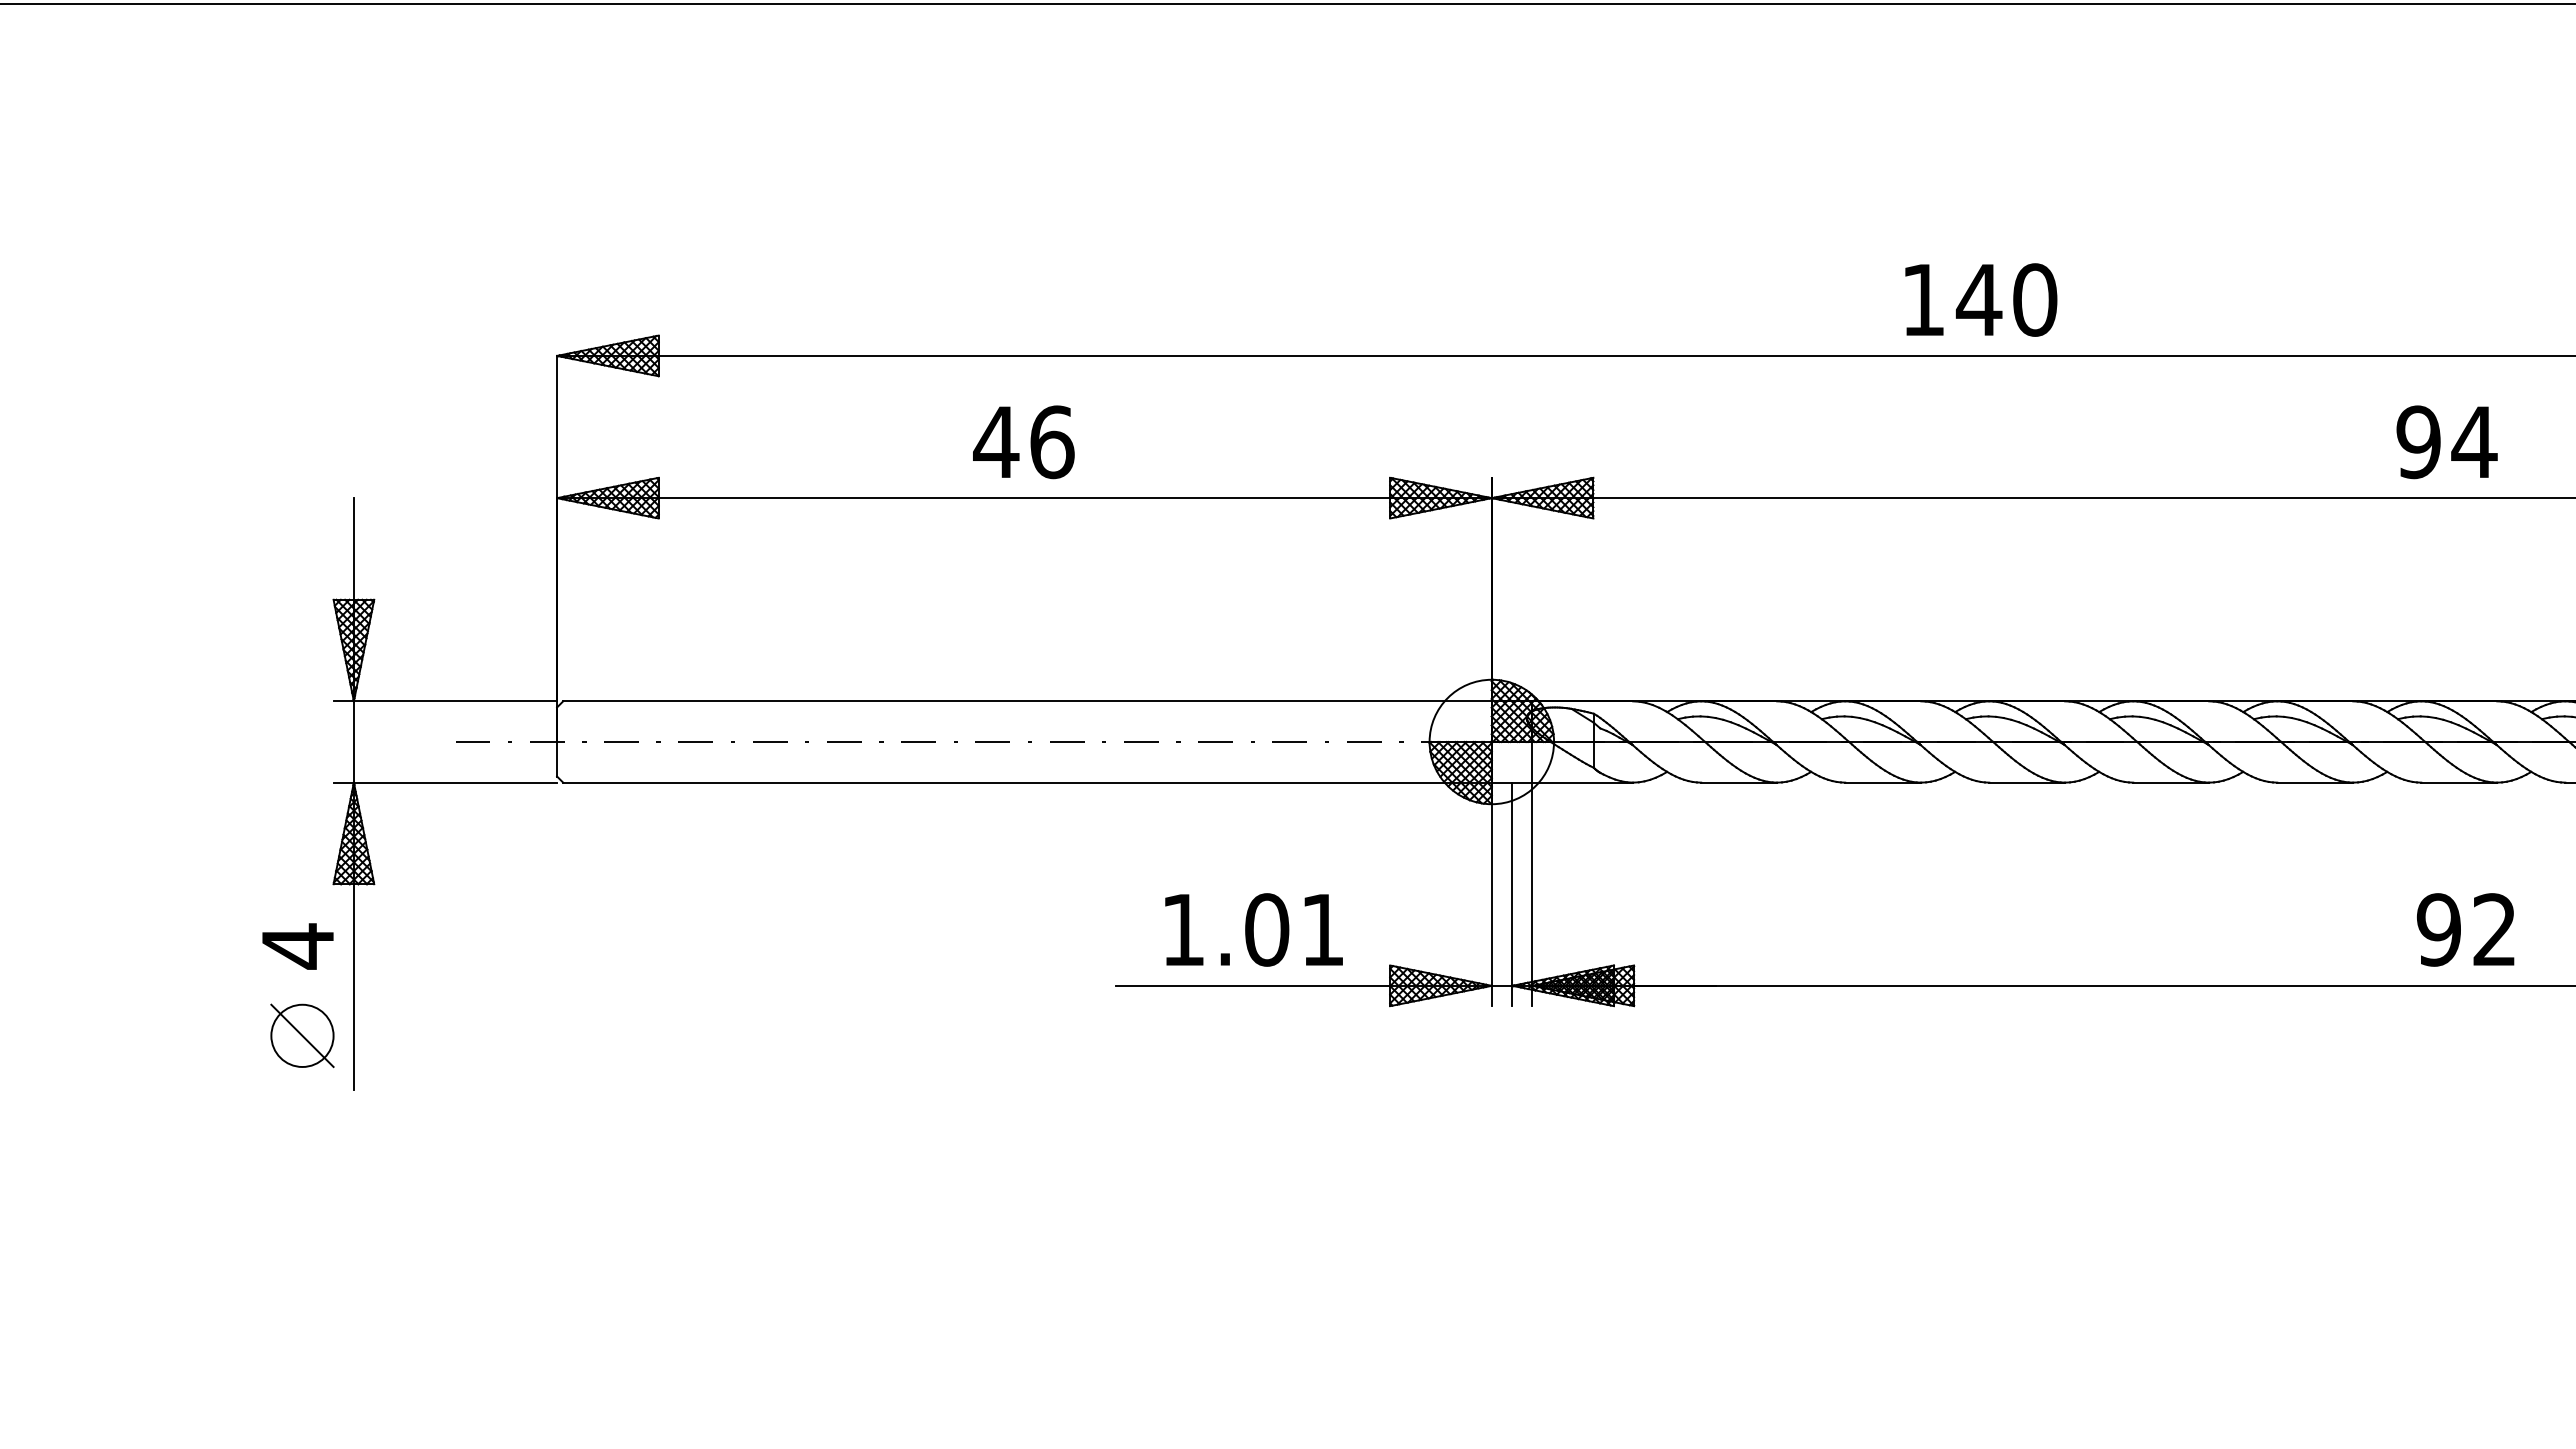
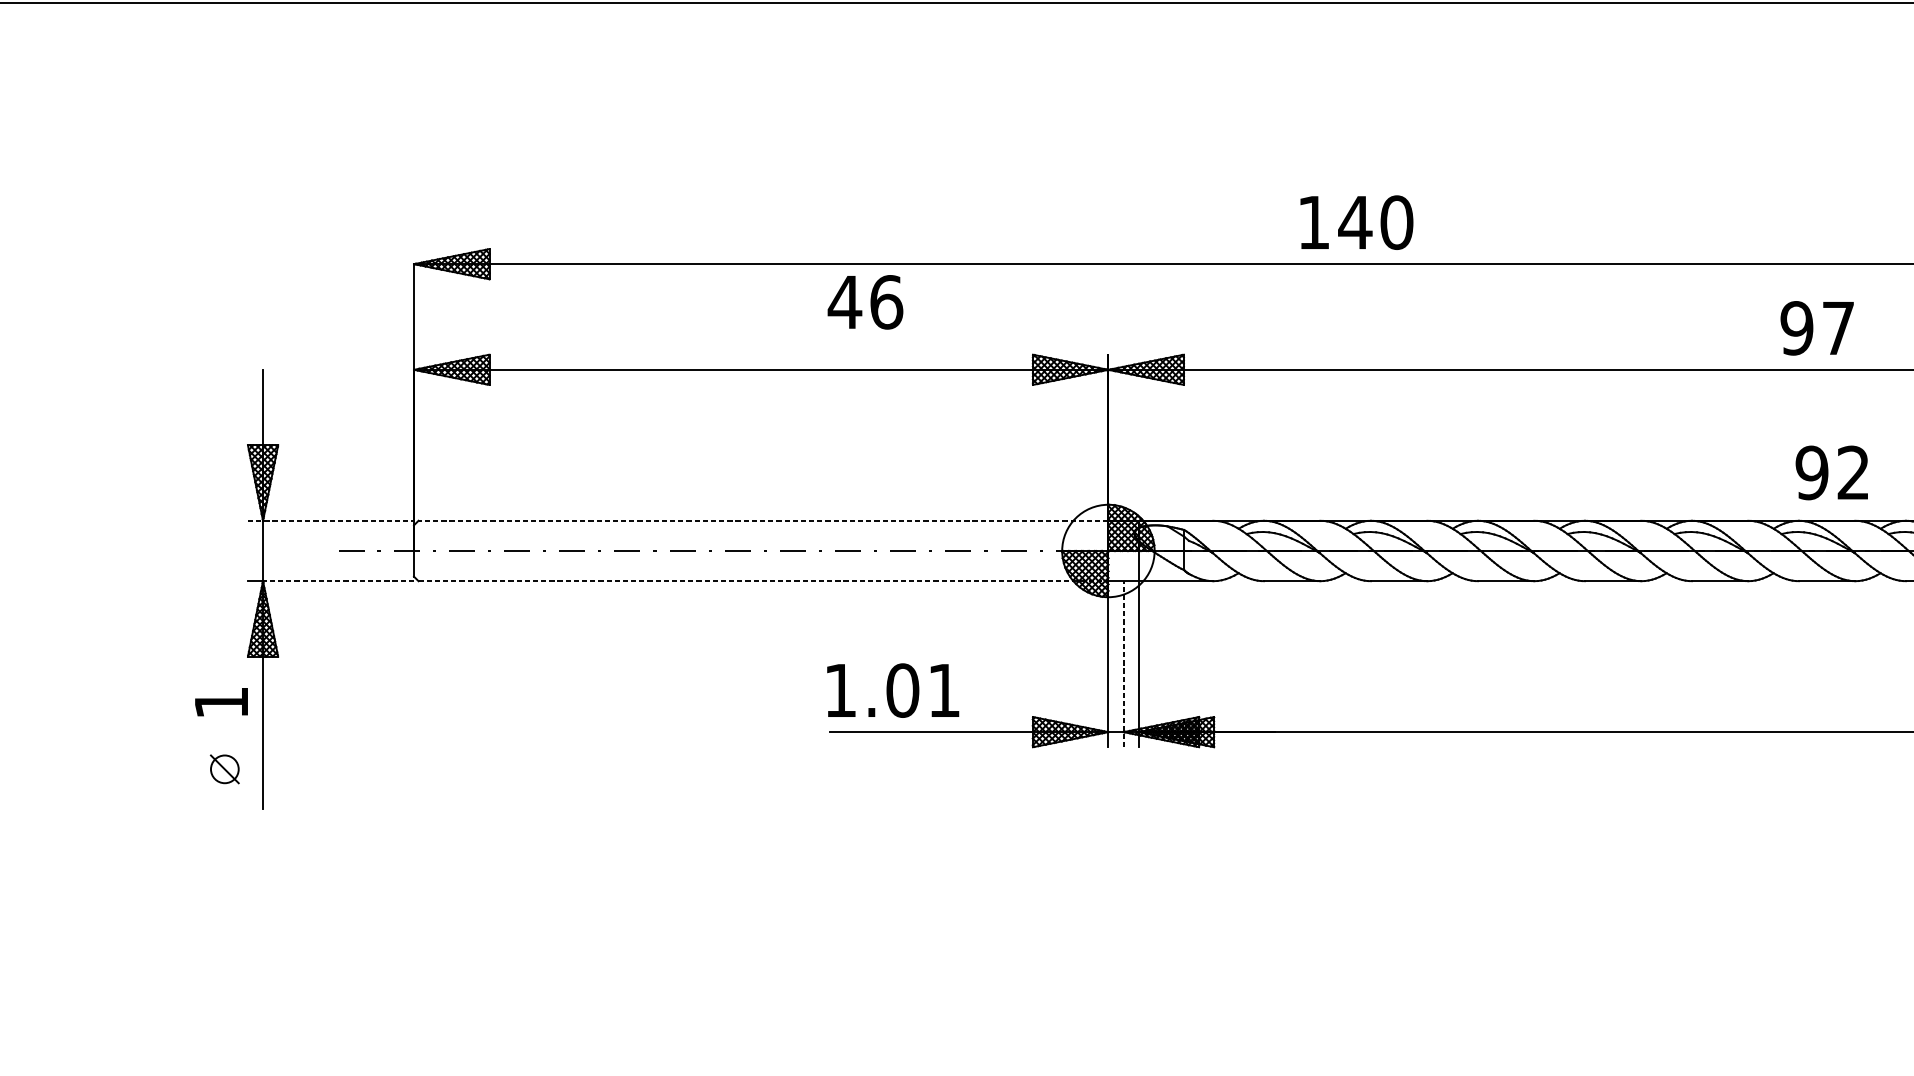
text: (1981, 299) -> (1357, 222), moved
text: (2474, 441) -> (1838, 327), 94 -> 97
text: (1023, 442) -> (865, 302), moved
line: (445, 701) -> (331, 520), solid -> dashed
line: (1027, 701) -> (763, 520), solid -> dashed
line: (455, 782) -> (338, 581), solid -> dashed
line: (1028, 782) -> (764, 581), solid -> dashed
line: (1512, 894) -> (1123, 664), solid -> dashed
text: (1253, 929) -> (892, 690), moved
text: (2465, 929) -> (1831, 472), moved
text: (297, 946) -> (221, 702), 4 -> 1
part: (302, 1035) -> (224, 769), size x0.6

